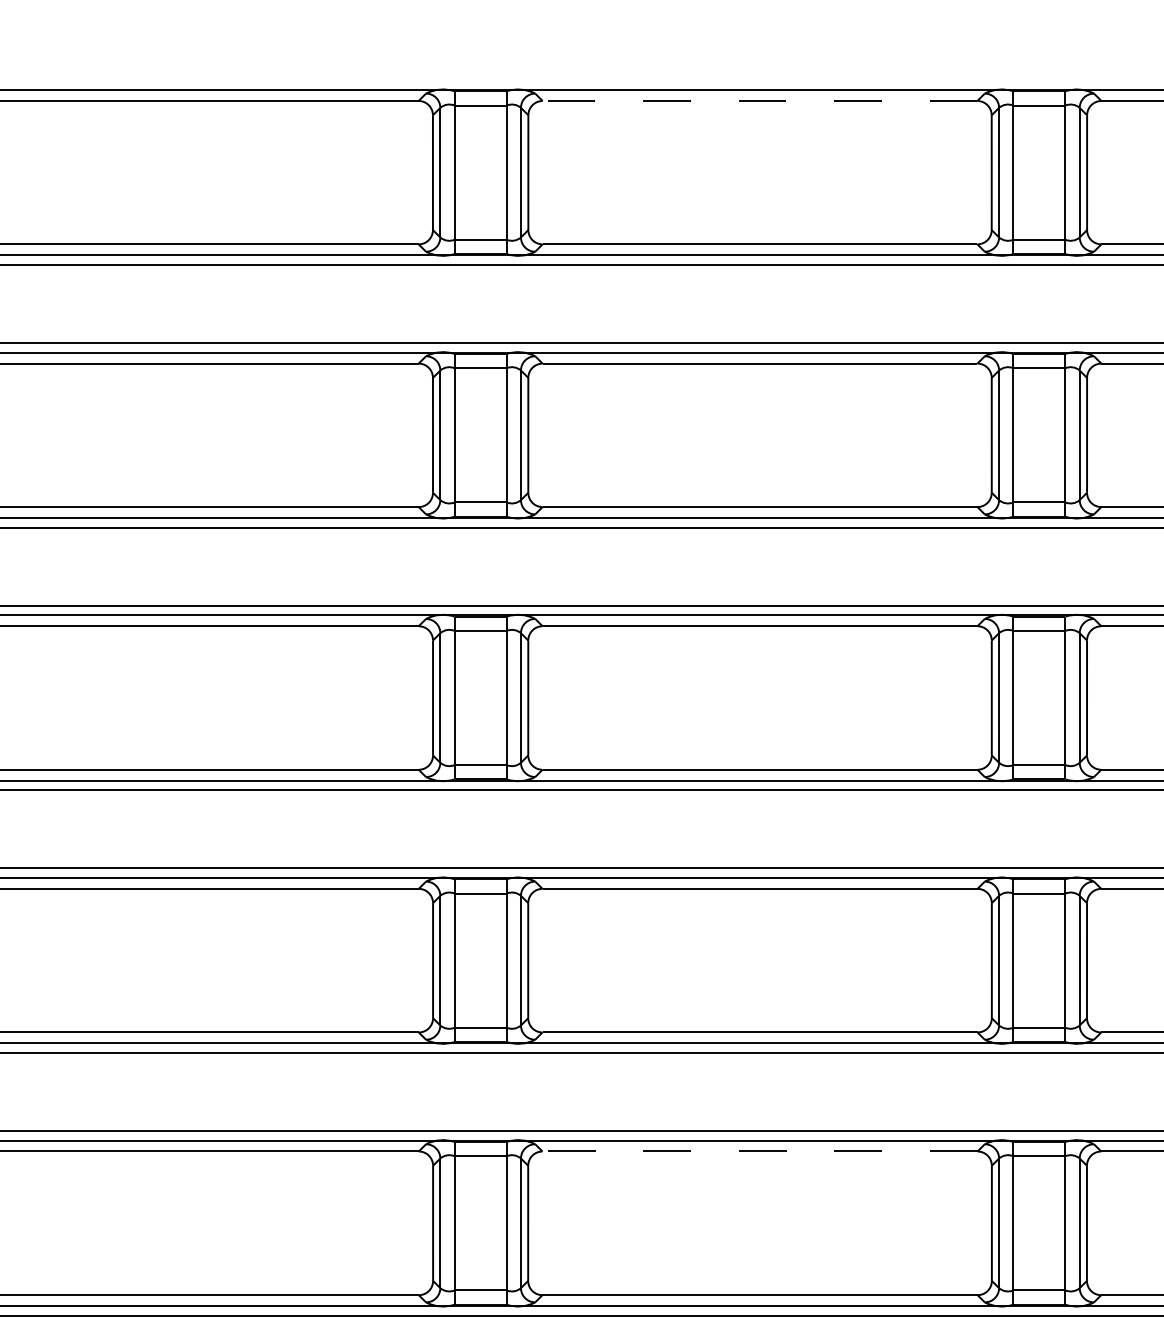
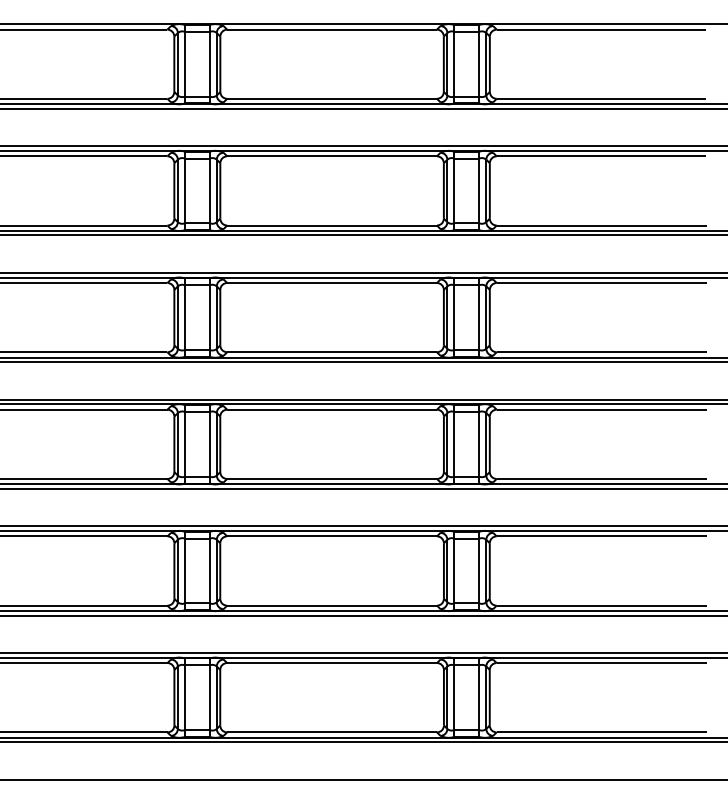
line: (760, 100) -> (332, 29), dashed -> solid
line: (760, 1151) -> (332, 536), dashed -> solid

